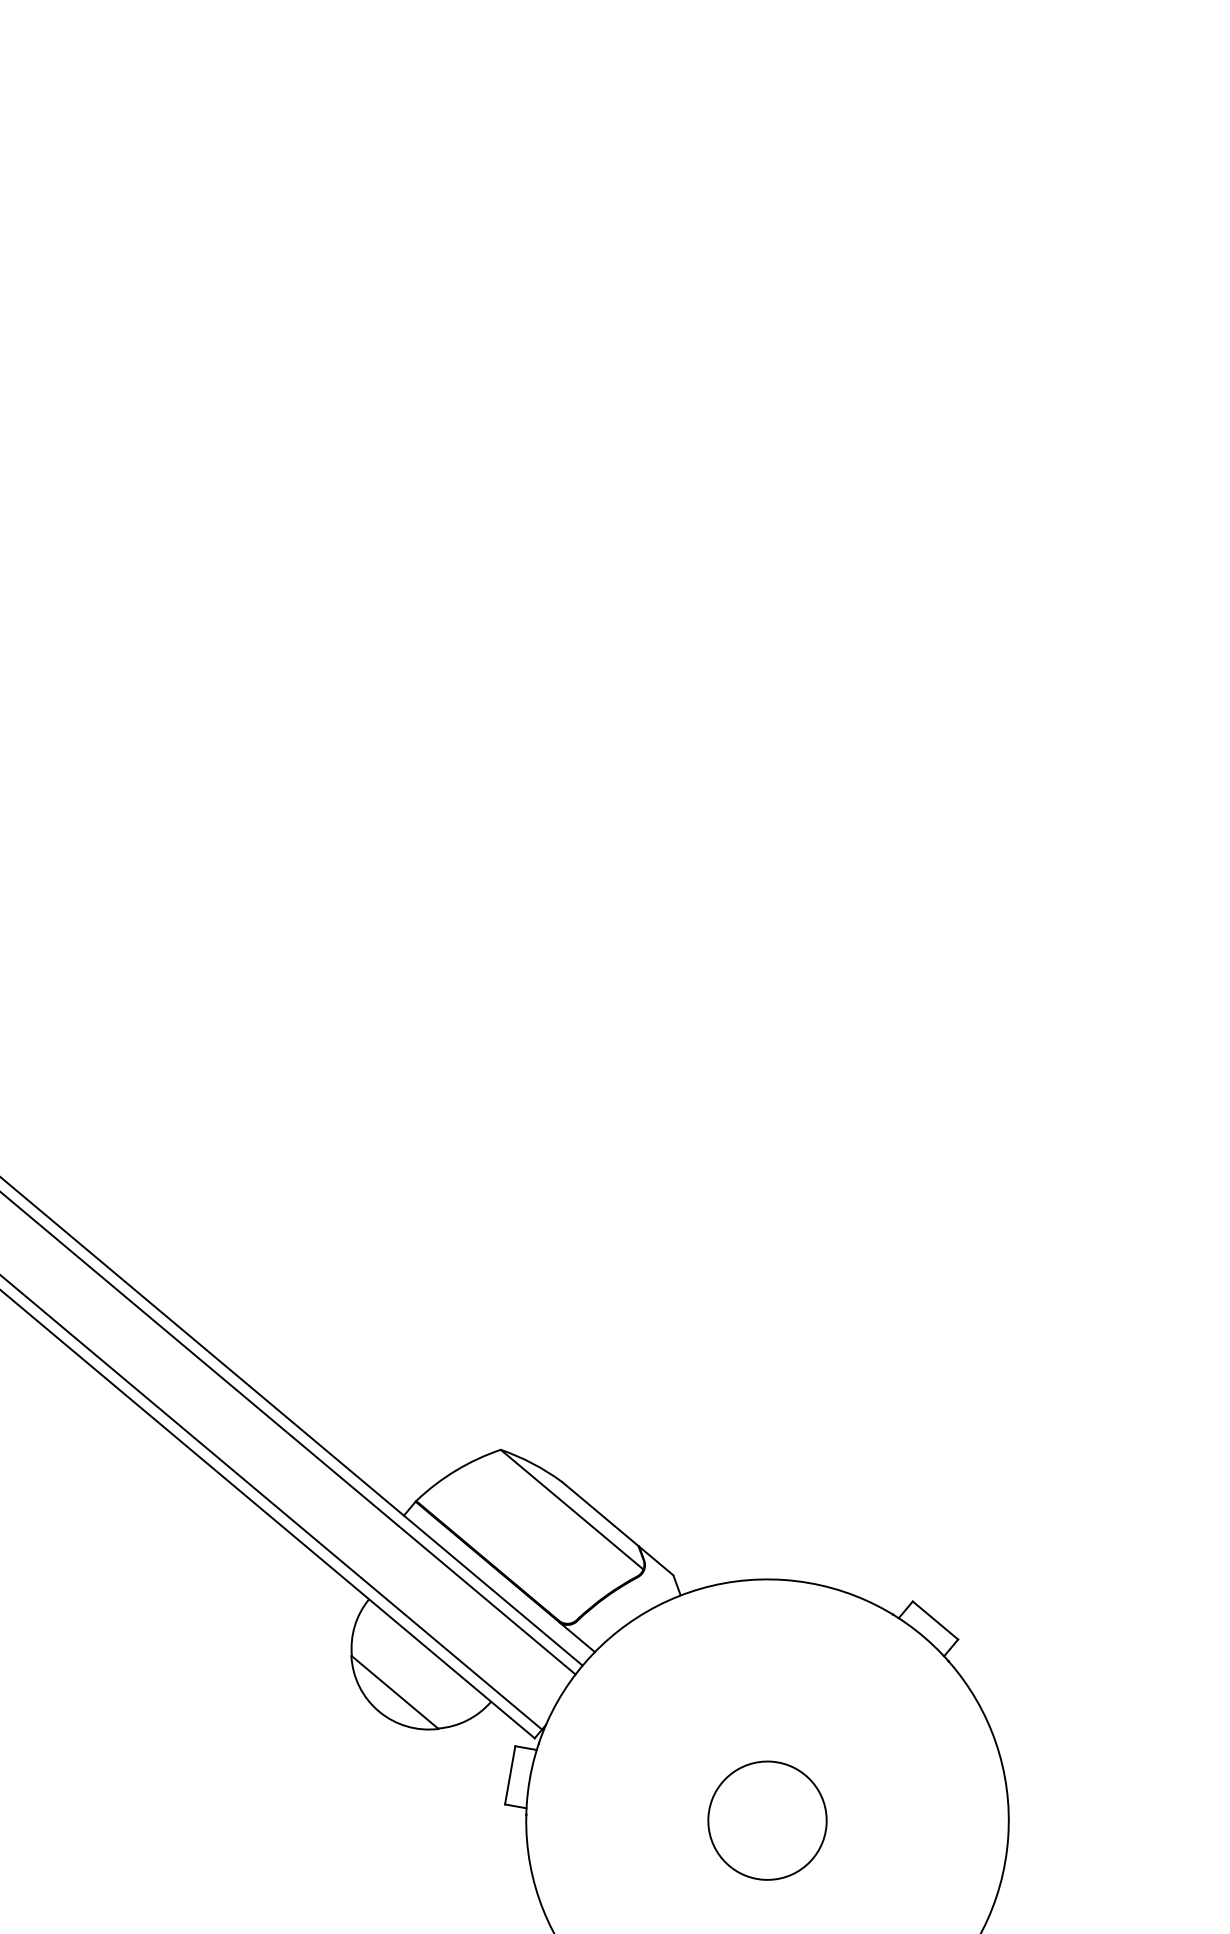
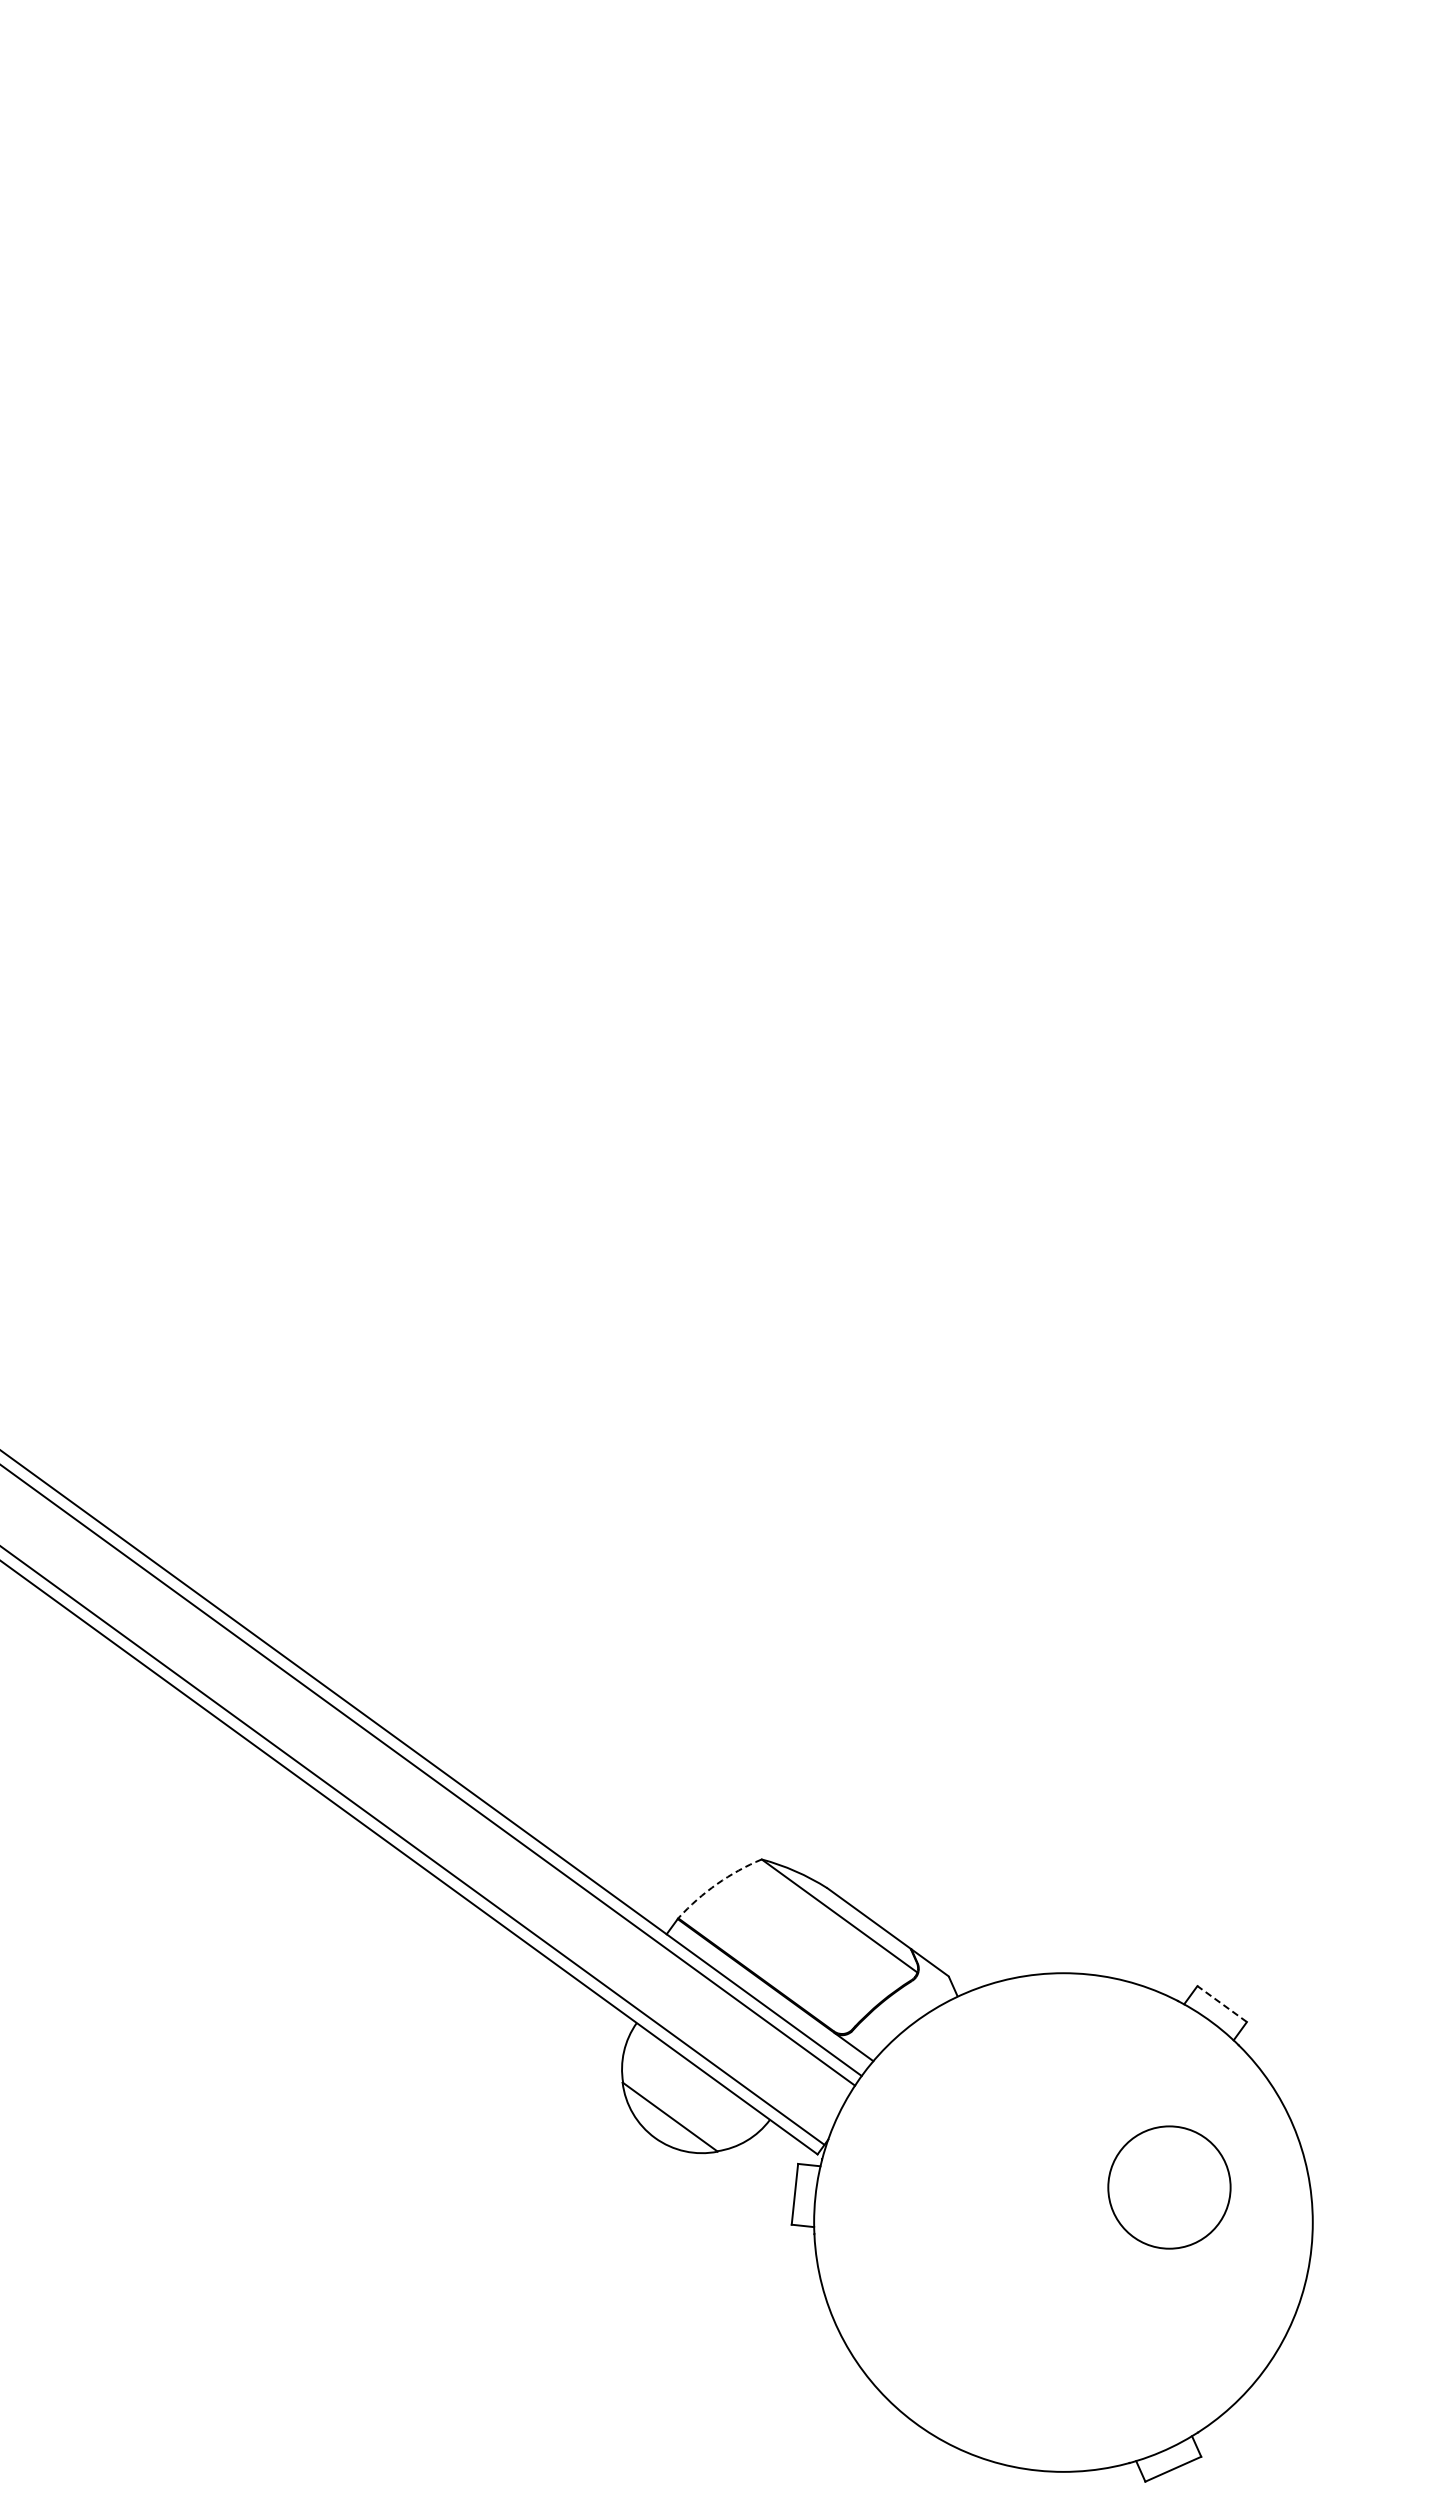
arc: (456, 1471) -> (717, 1884), solid -> dashed
line: (935, 1620) -> (1222, 2004), solid -> dashed
circle: (767, 1820) -> (1169, 2187), moved

